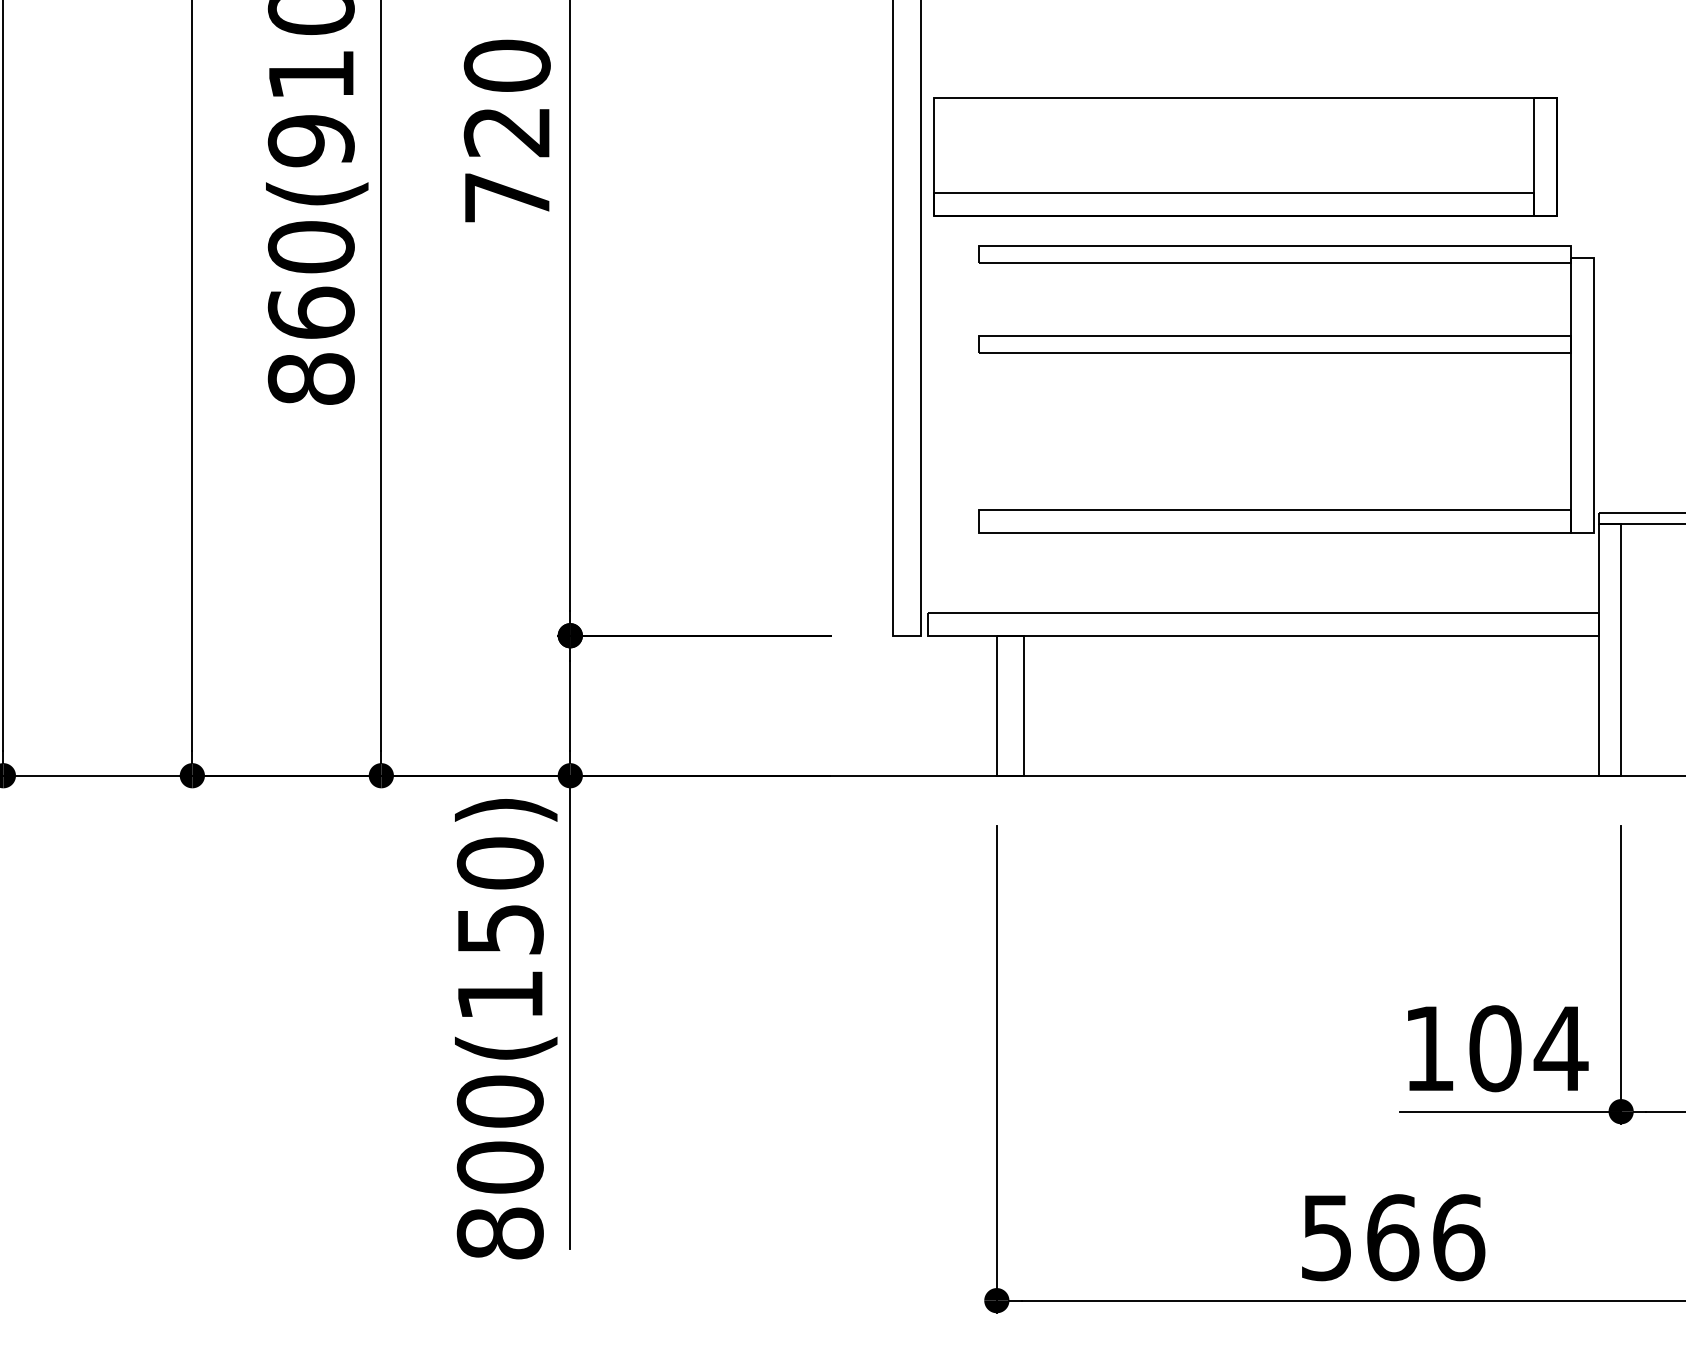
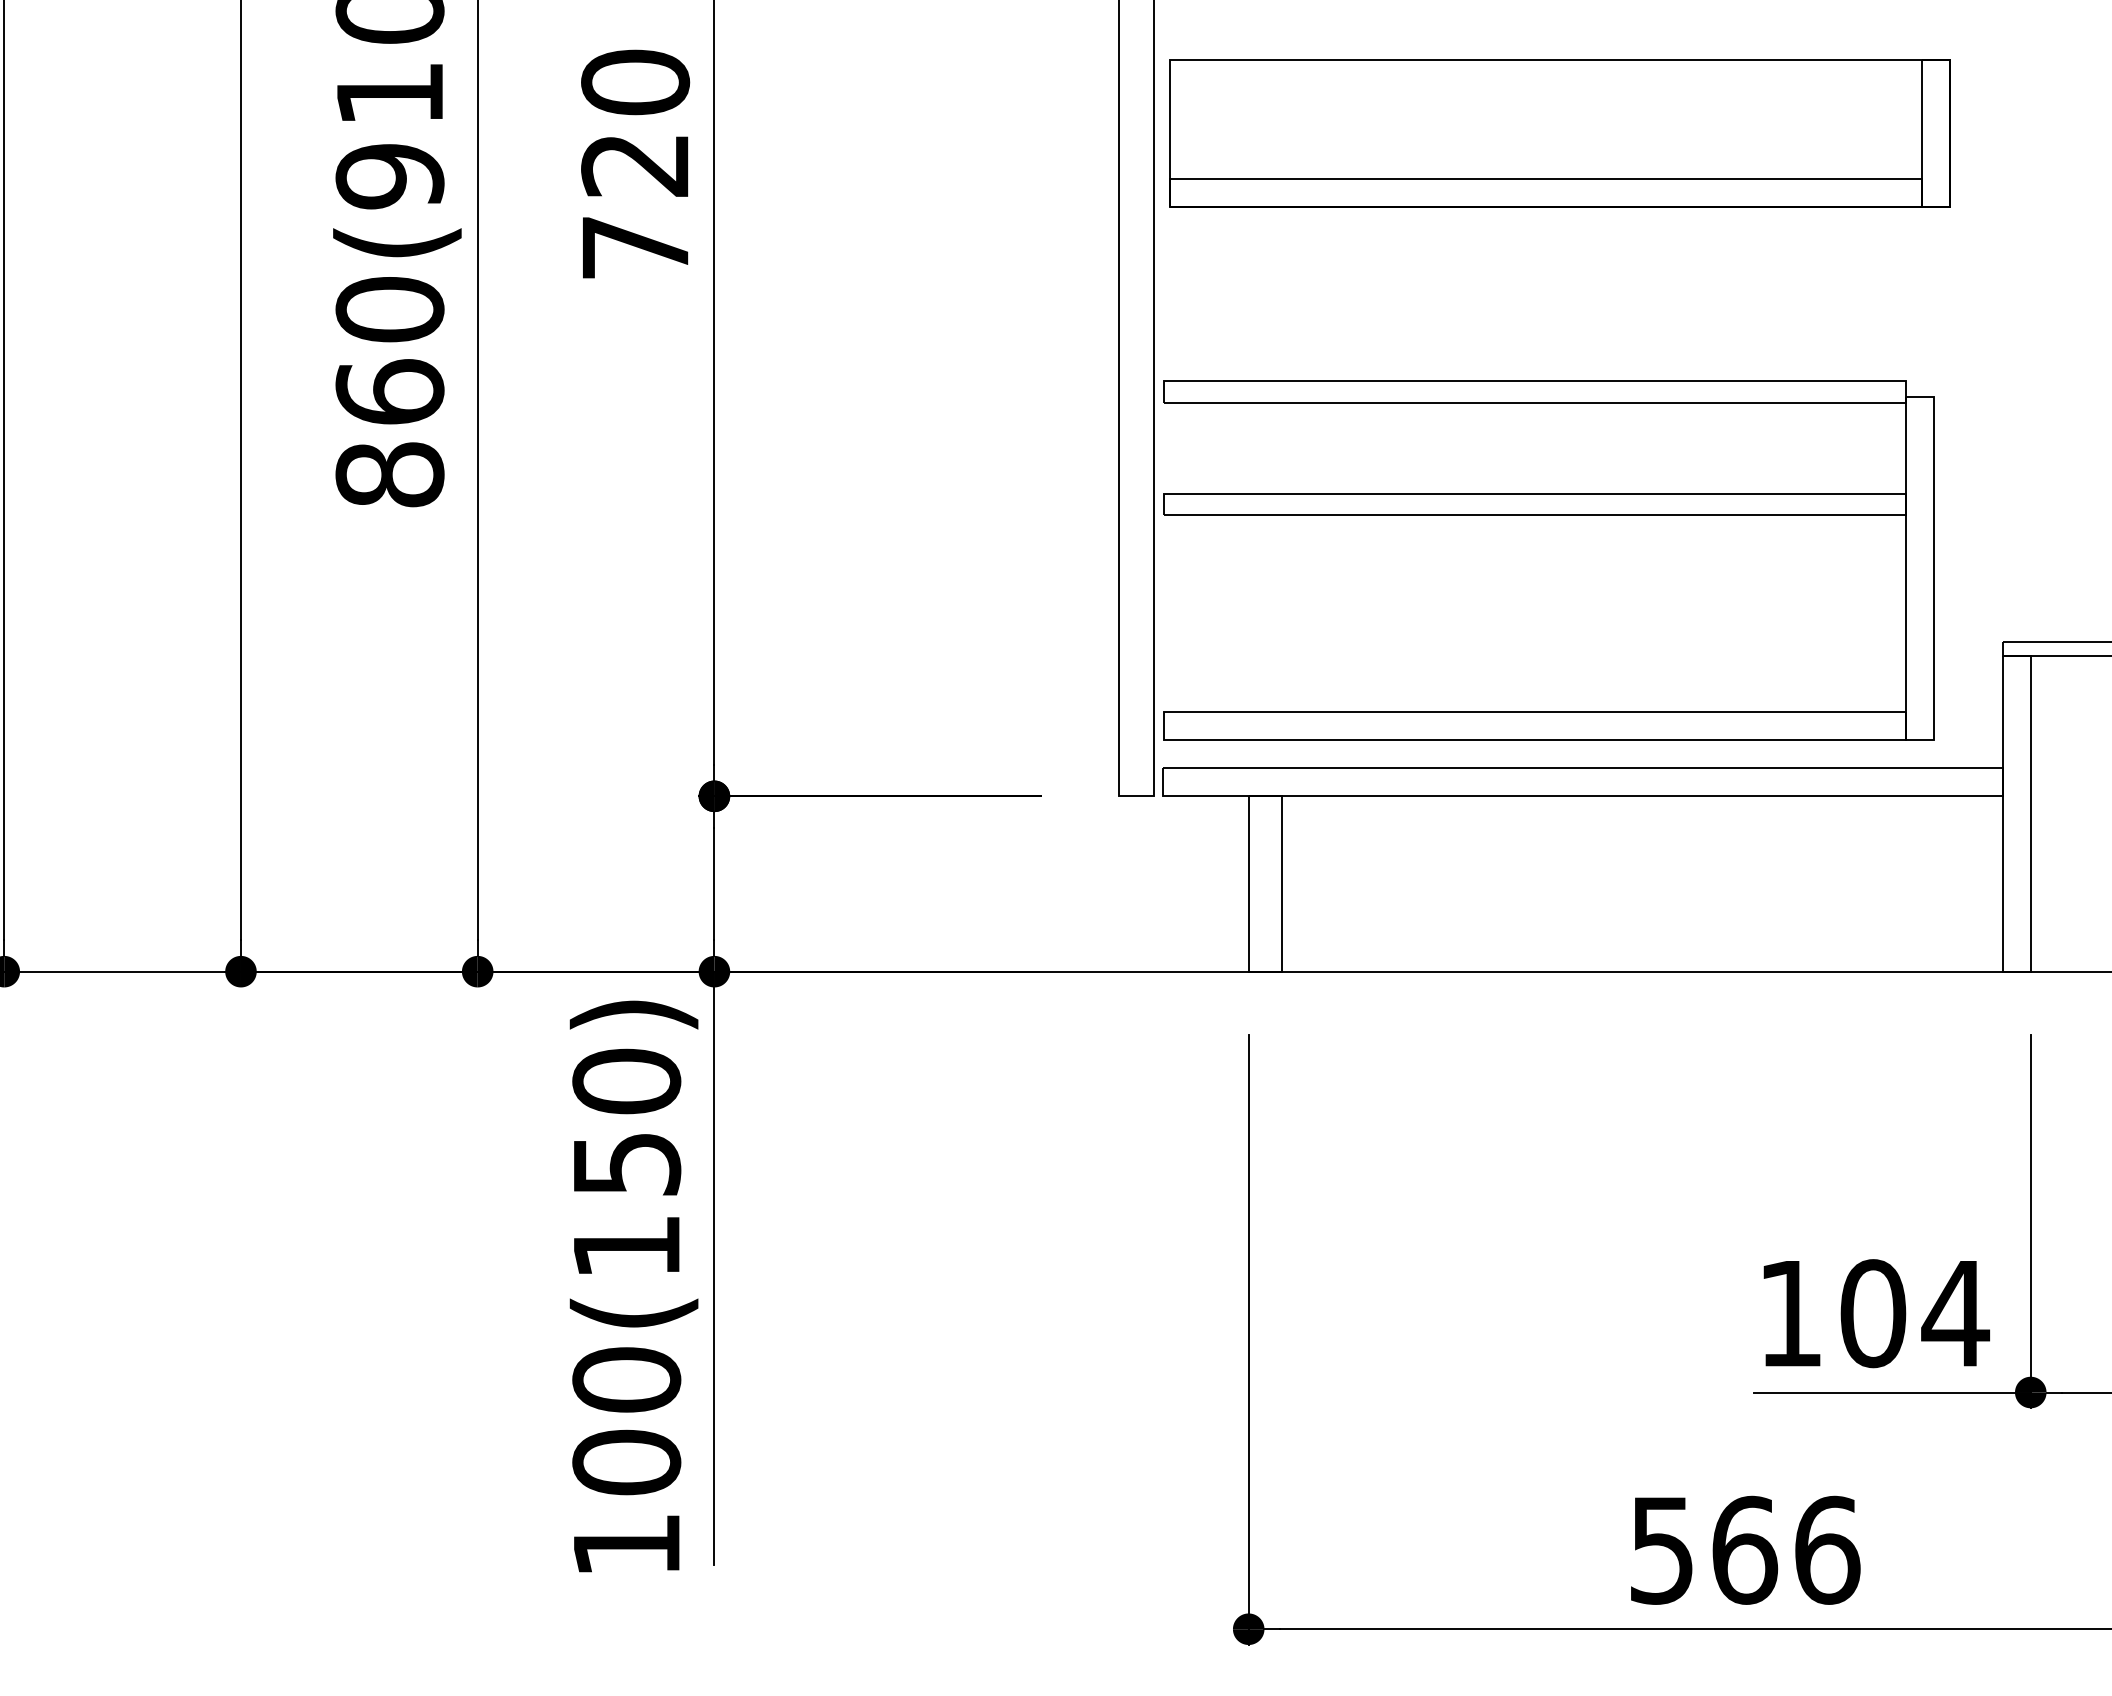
part: (1244, 156) -> (1559, 133), moved
part: (1285, 353) -> (1548, 515), moved
text: (500, 1233) -> (626, 1544), 800(150) -> 100(150)

